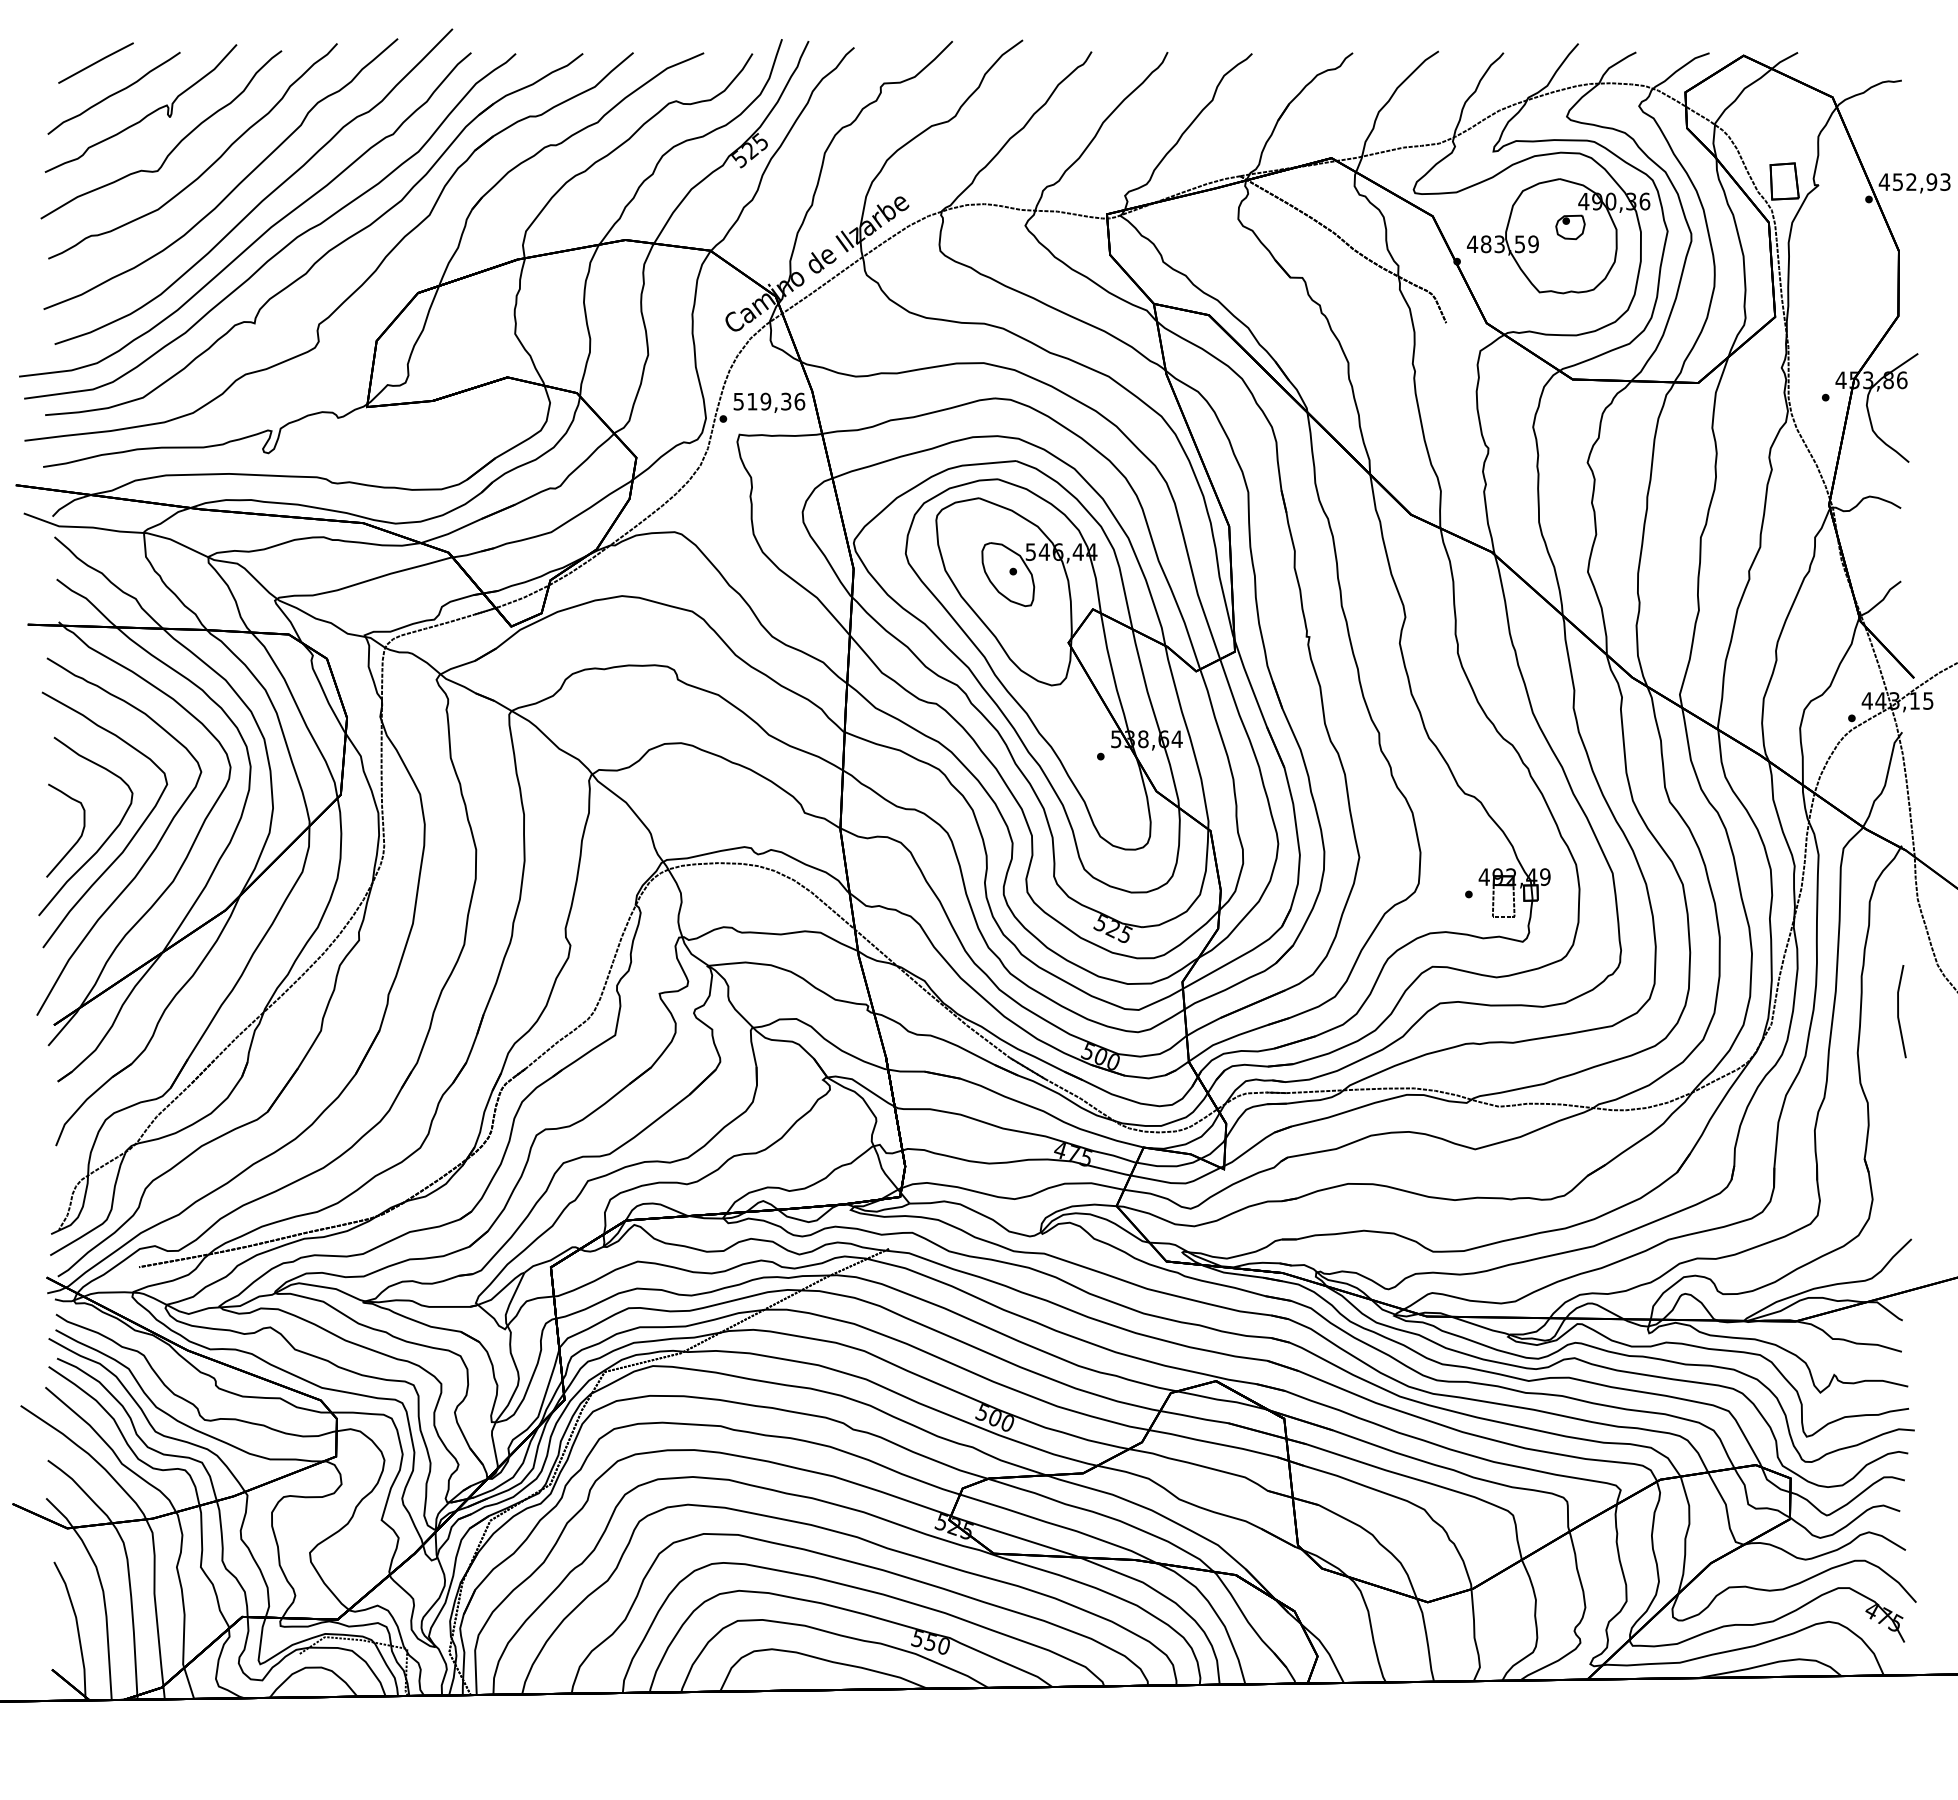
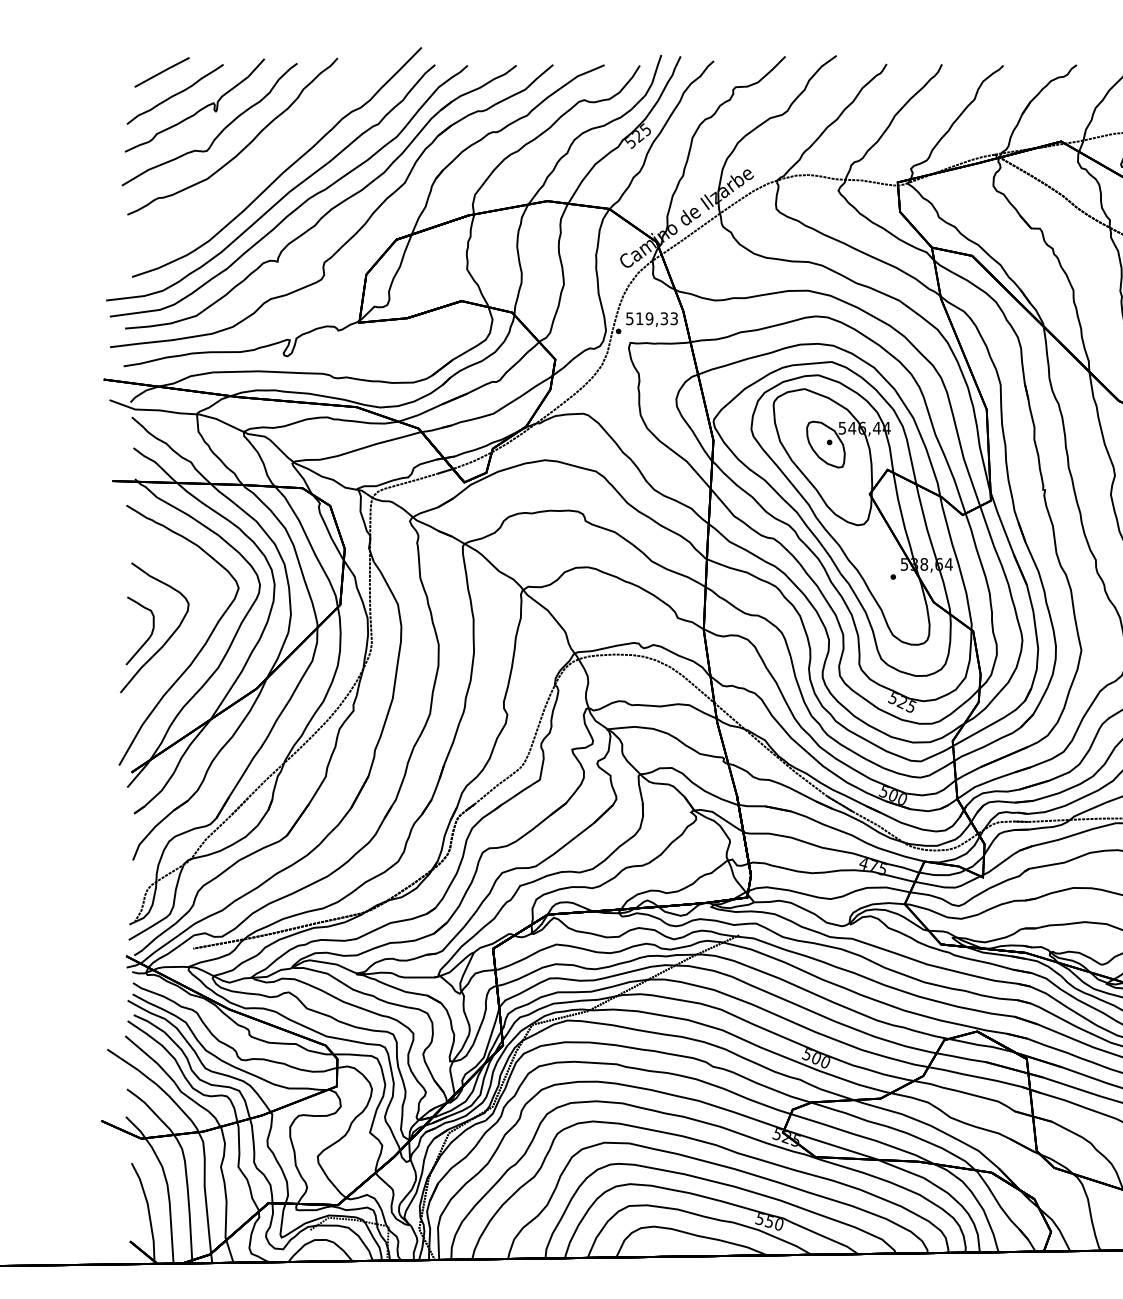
curve: (234, 187) -> (262, 162), removed
text: (799, 401) -> (674, 318), 519,36 -> 519,33
curve: (132, 836) -> (188, 635), removed

